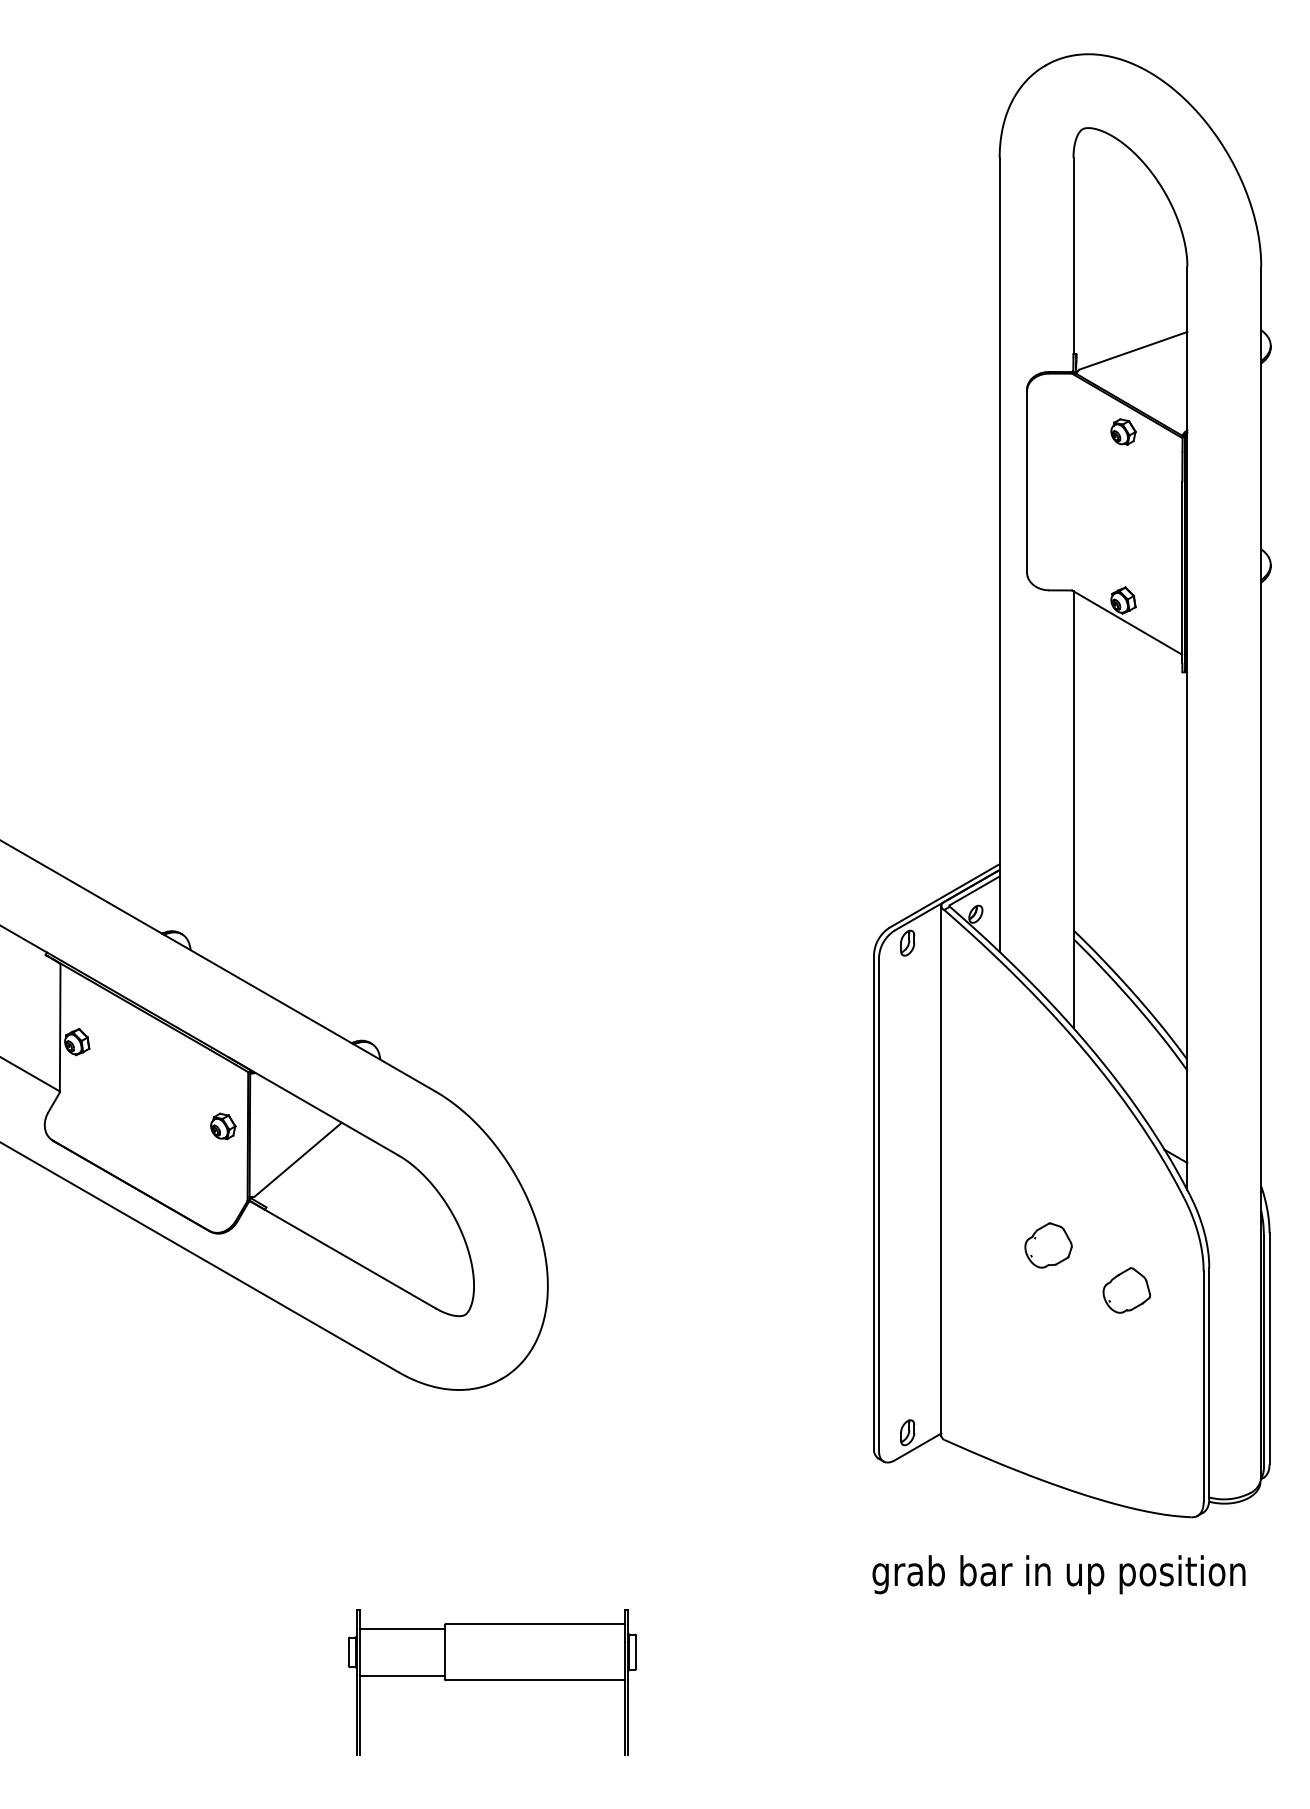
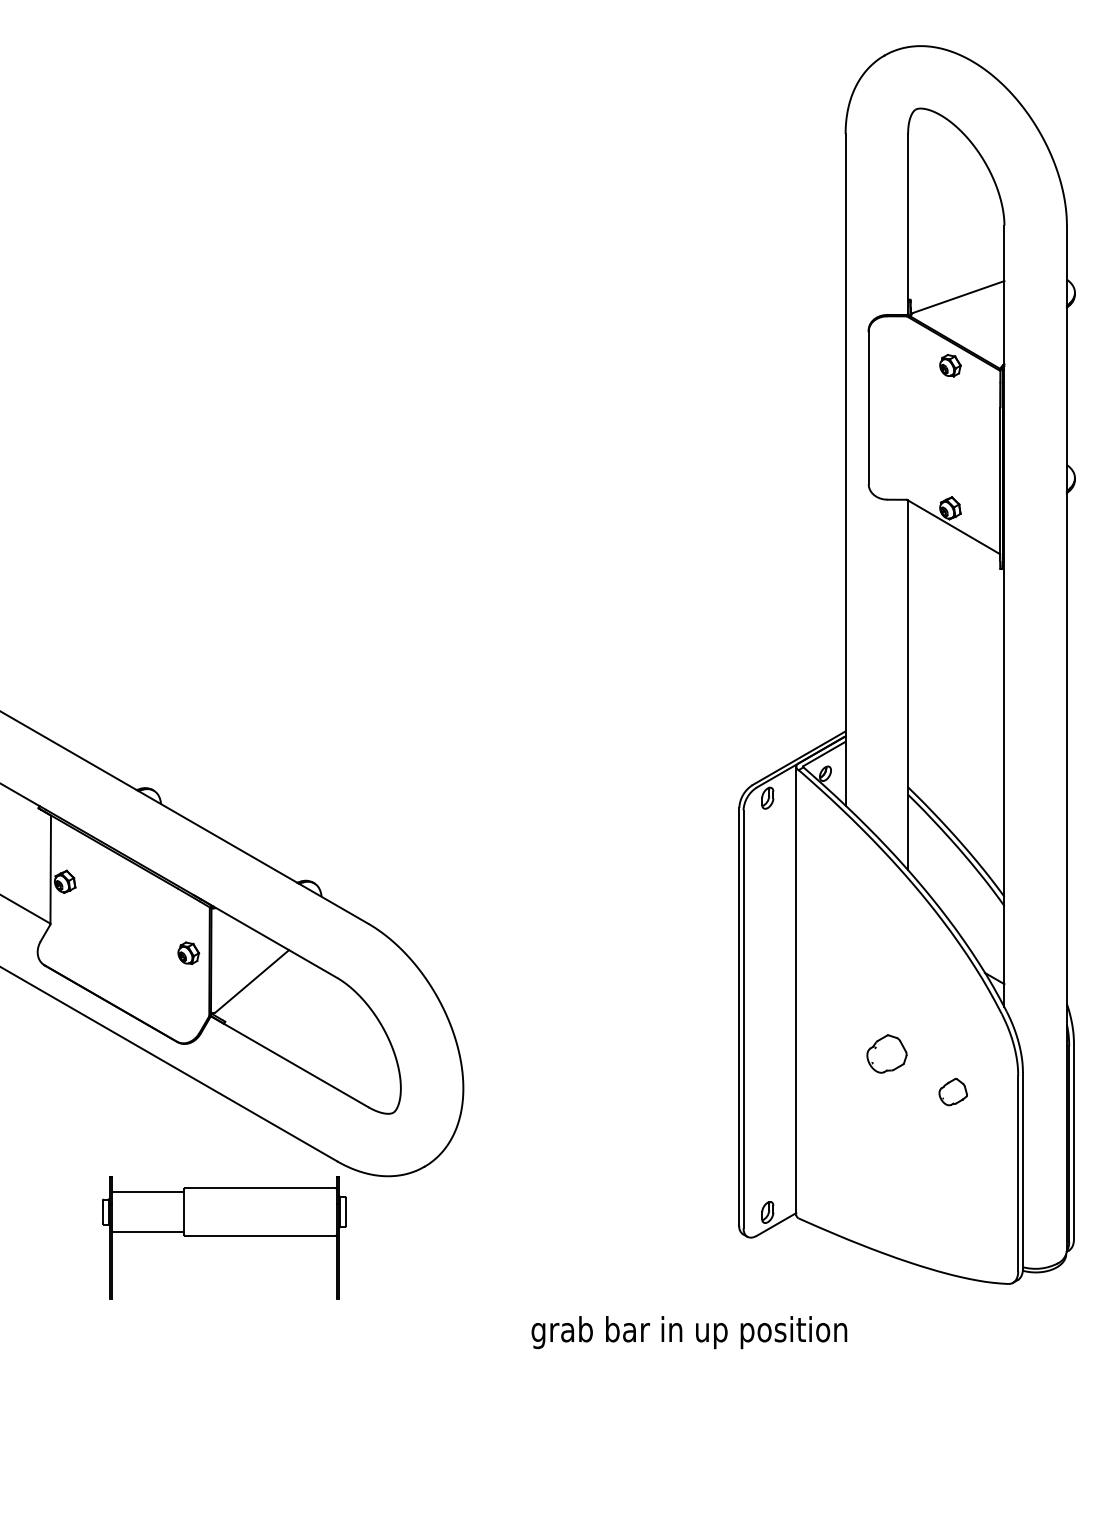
part: (1126, 1290) -> (952, 1092), size x0.7
text: (1058, 1574) -> (688, 1332), moved
part: (492, 1682) -> (224, 1237), moved

